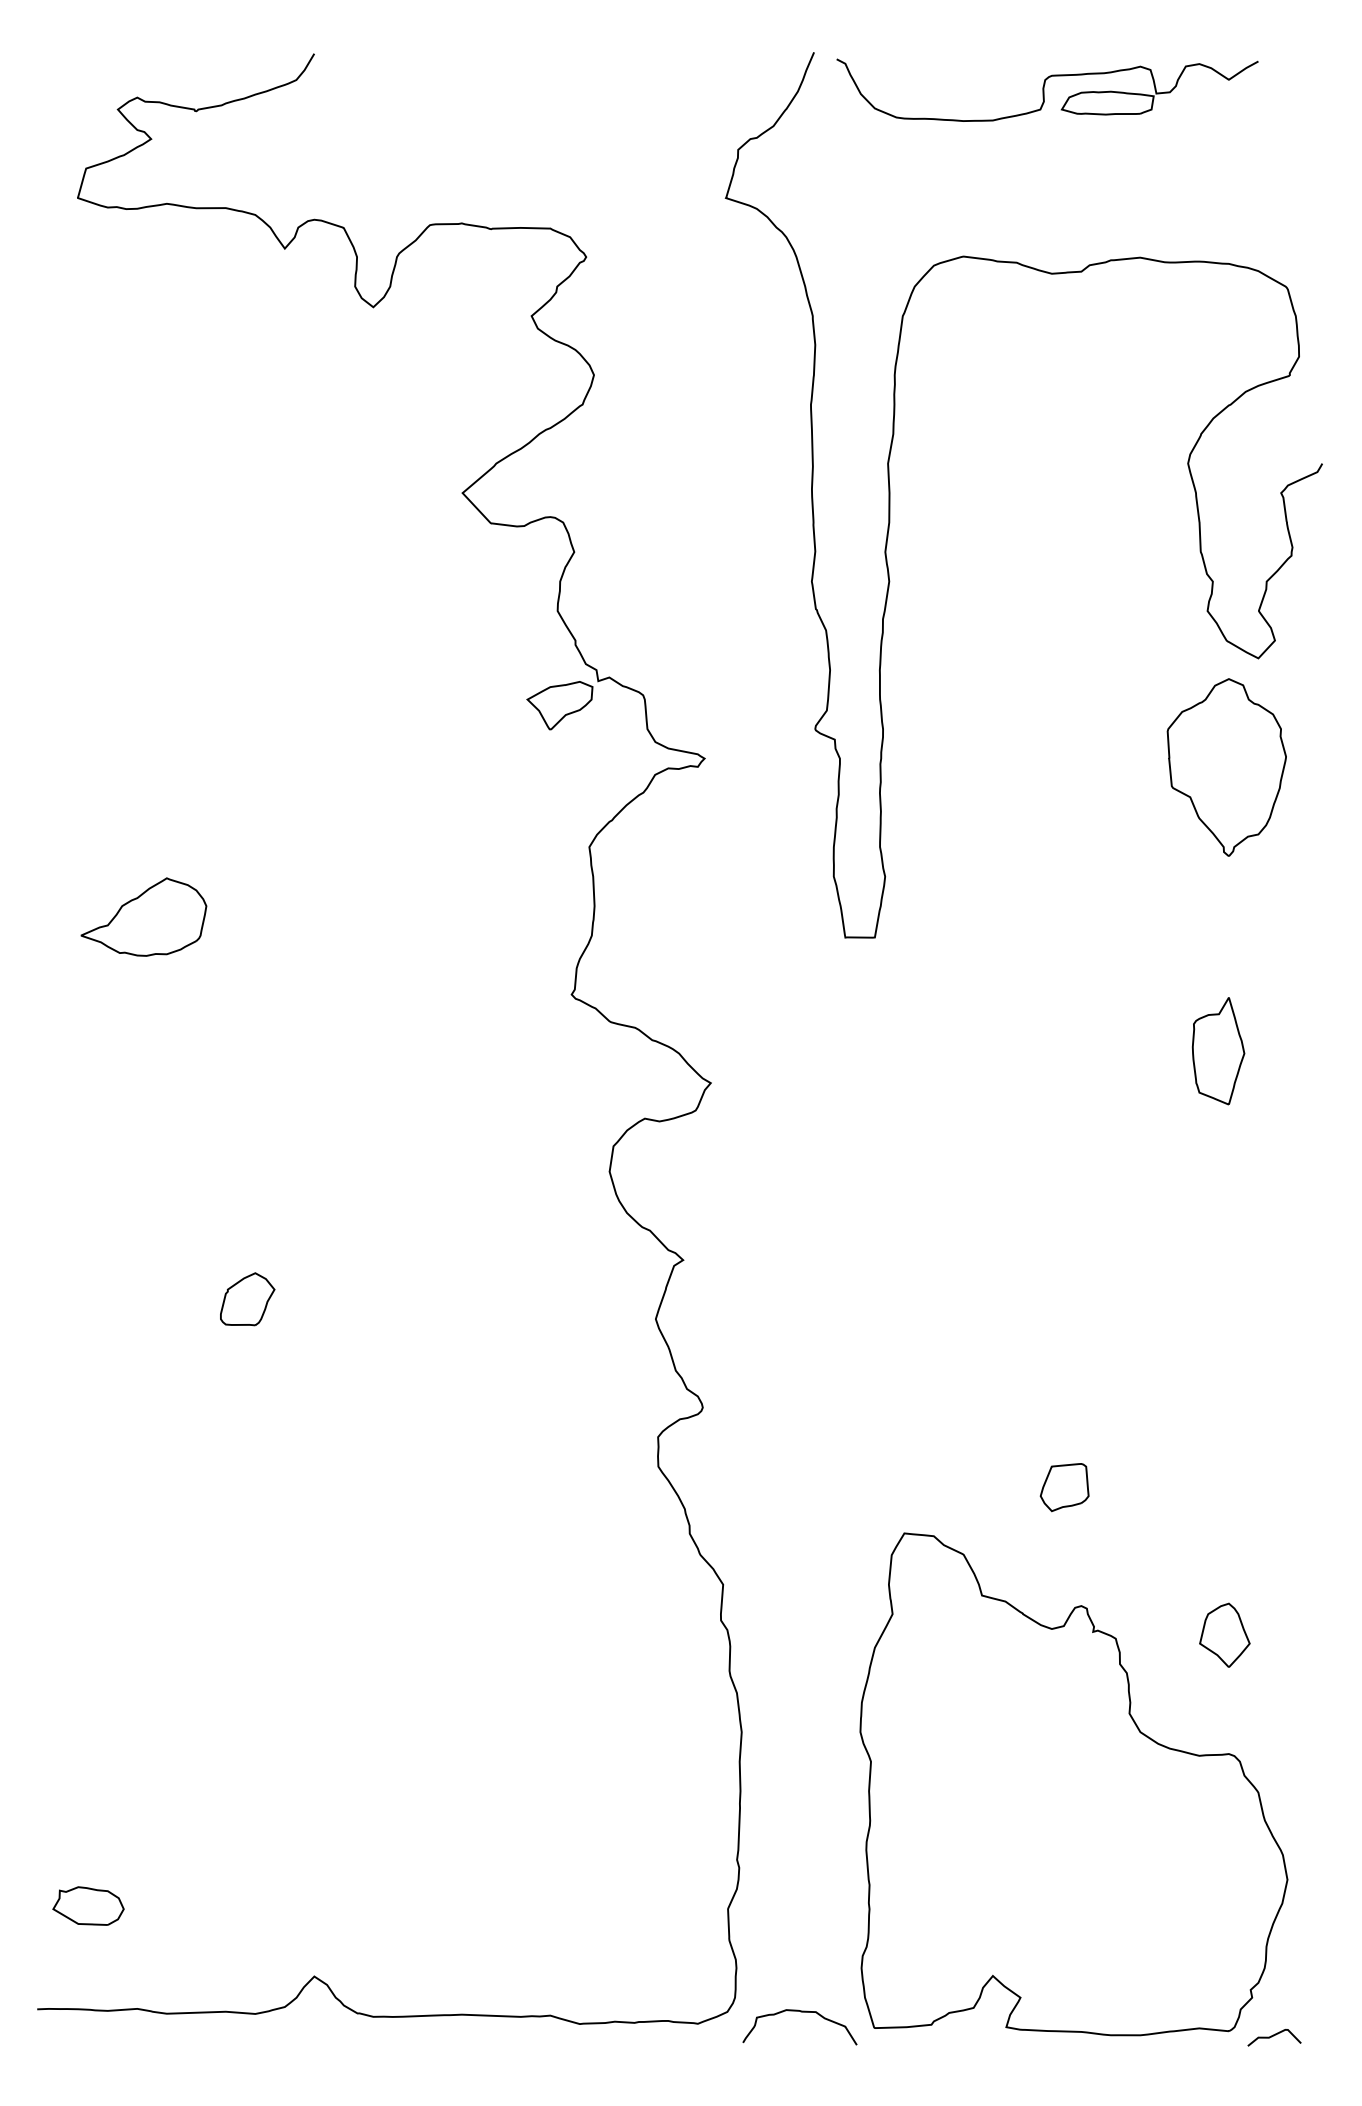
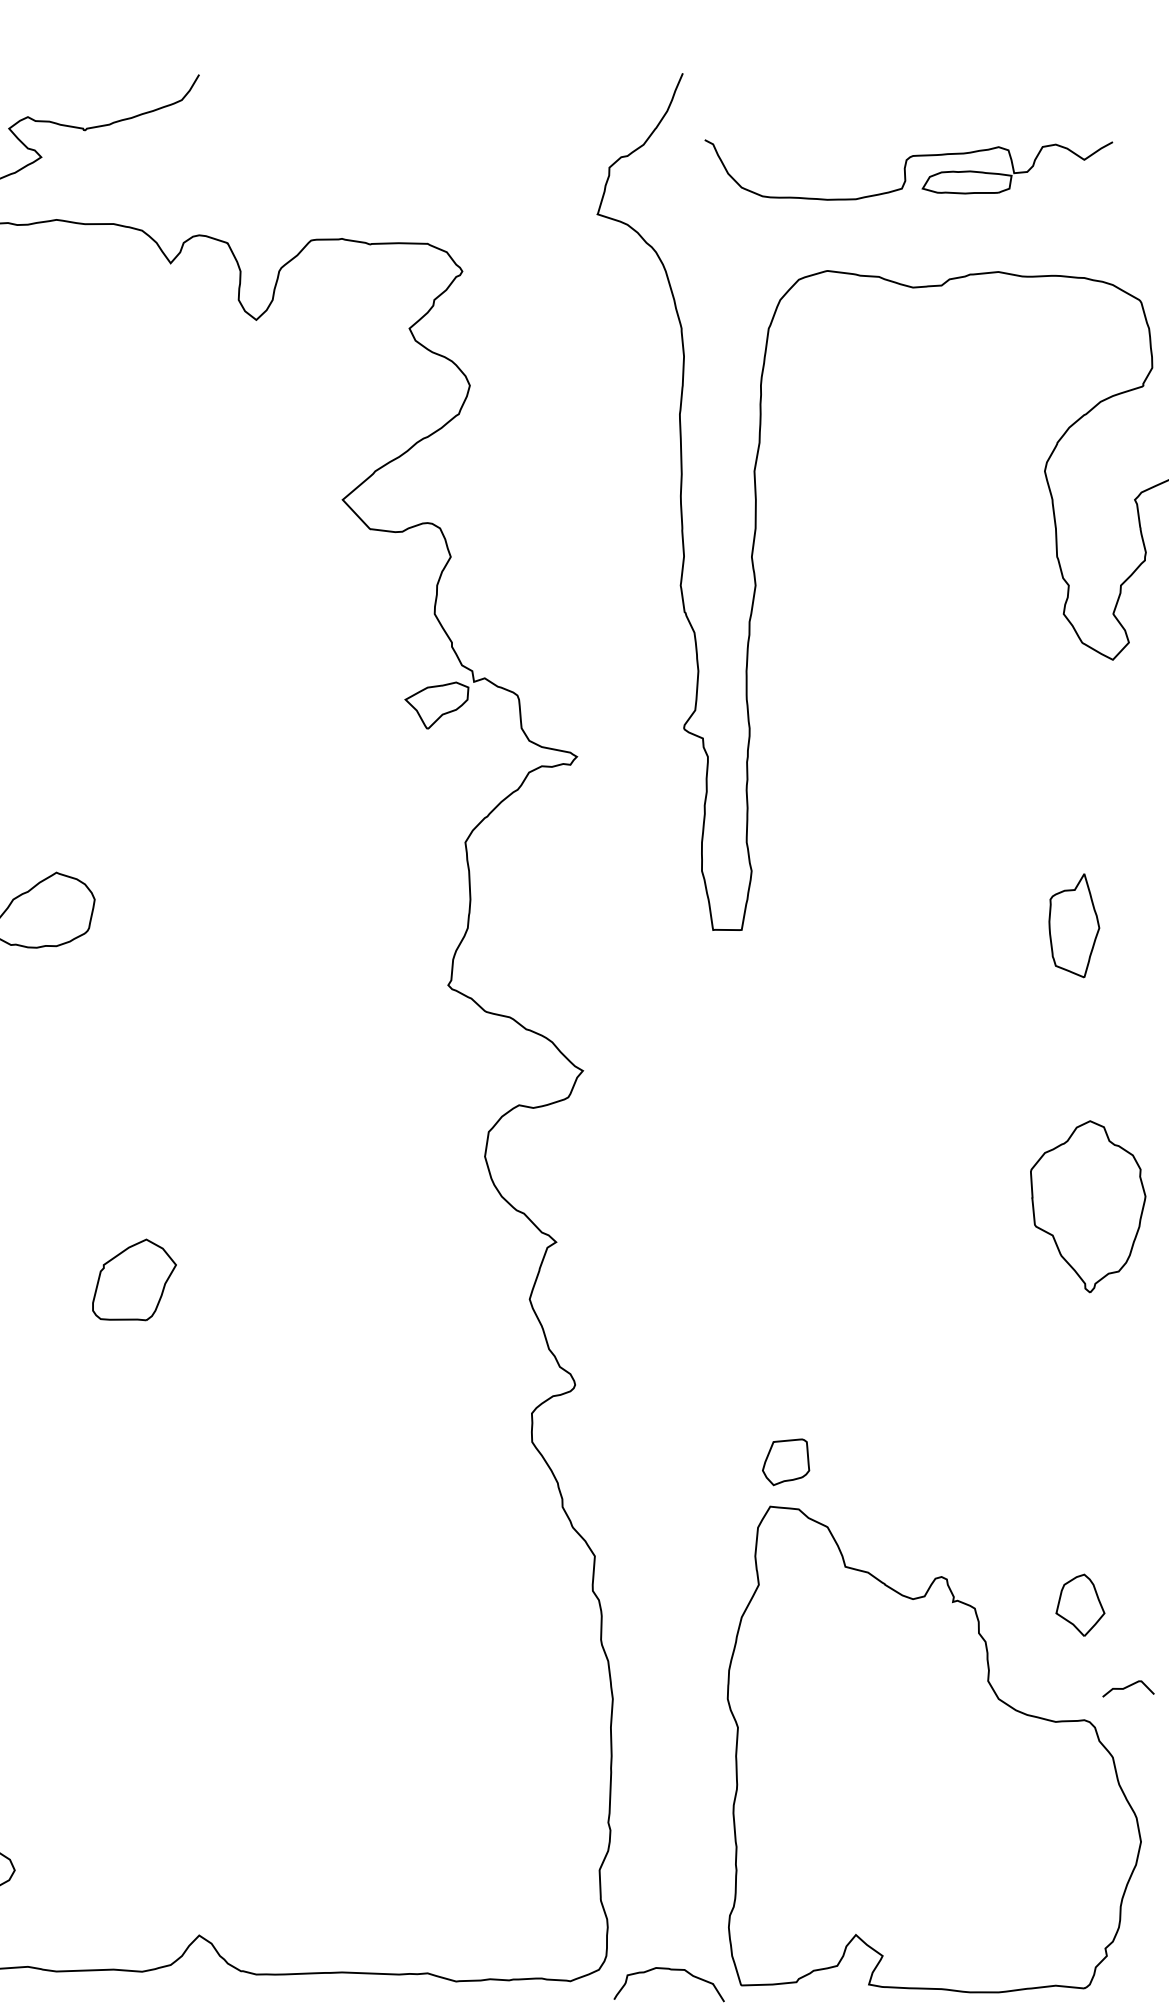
part: (1047, 89) -> (908, 169), moved
part: (1226, 767) -> (1087, 1206), moved
part: (1218, 1051) -> (1074, 926), moved
part: (247, 1299) -> (134, 1280), size x1.6
part: (1064, 1487) -> (785, 1462), moved
curve: (1274, 2036) -> (1128, 1687), moved

